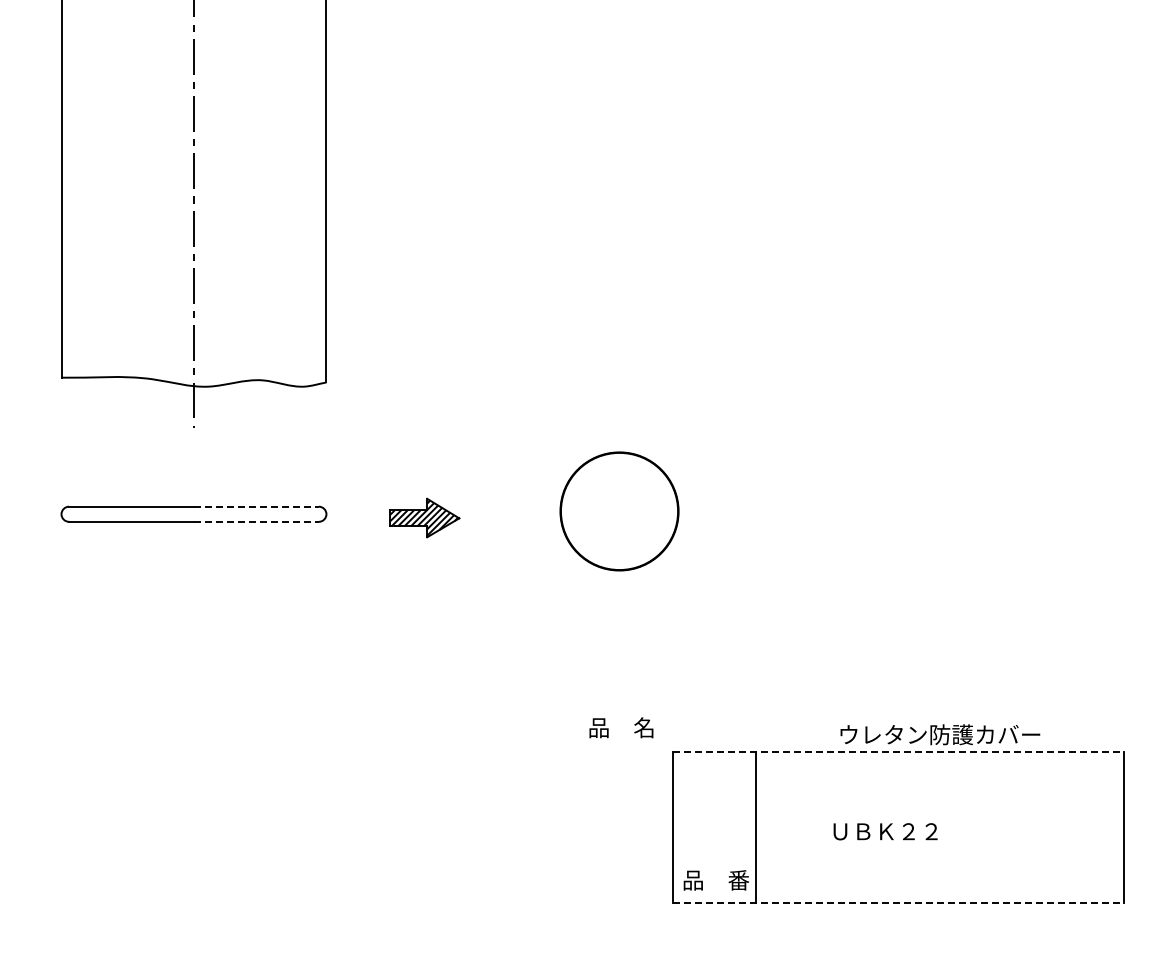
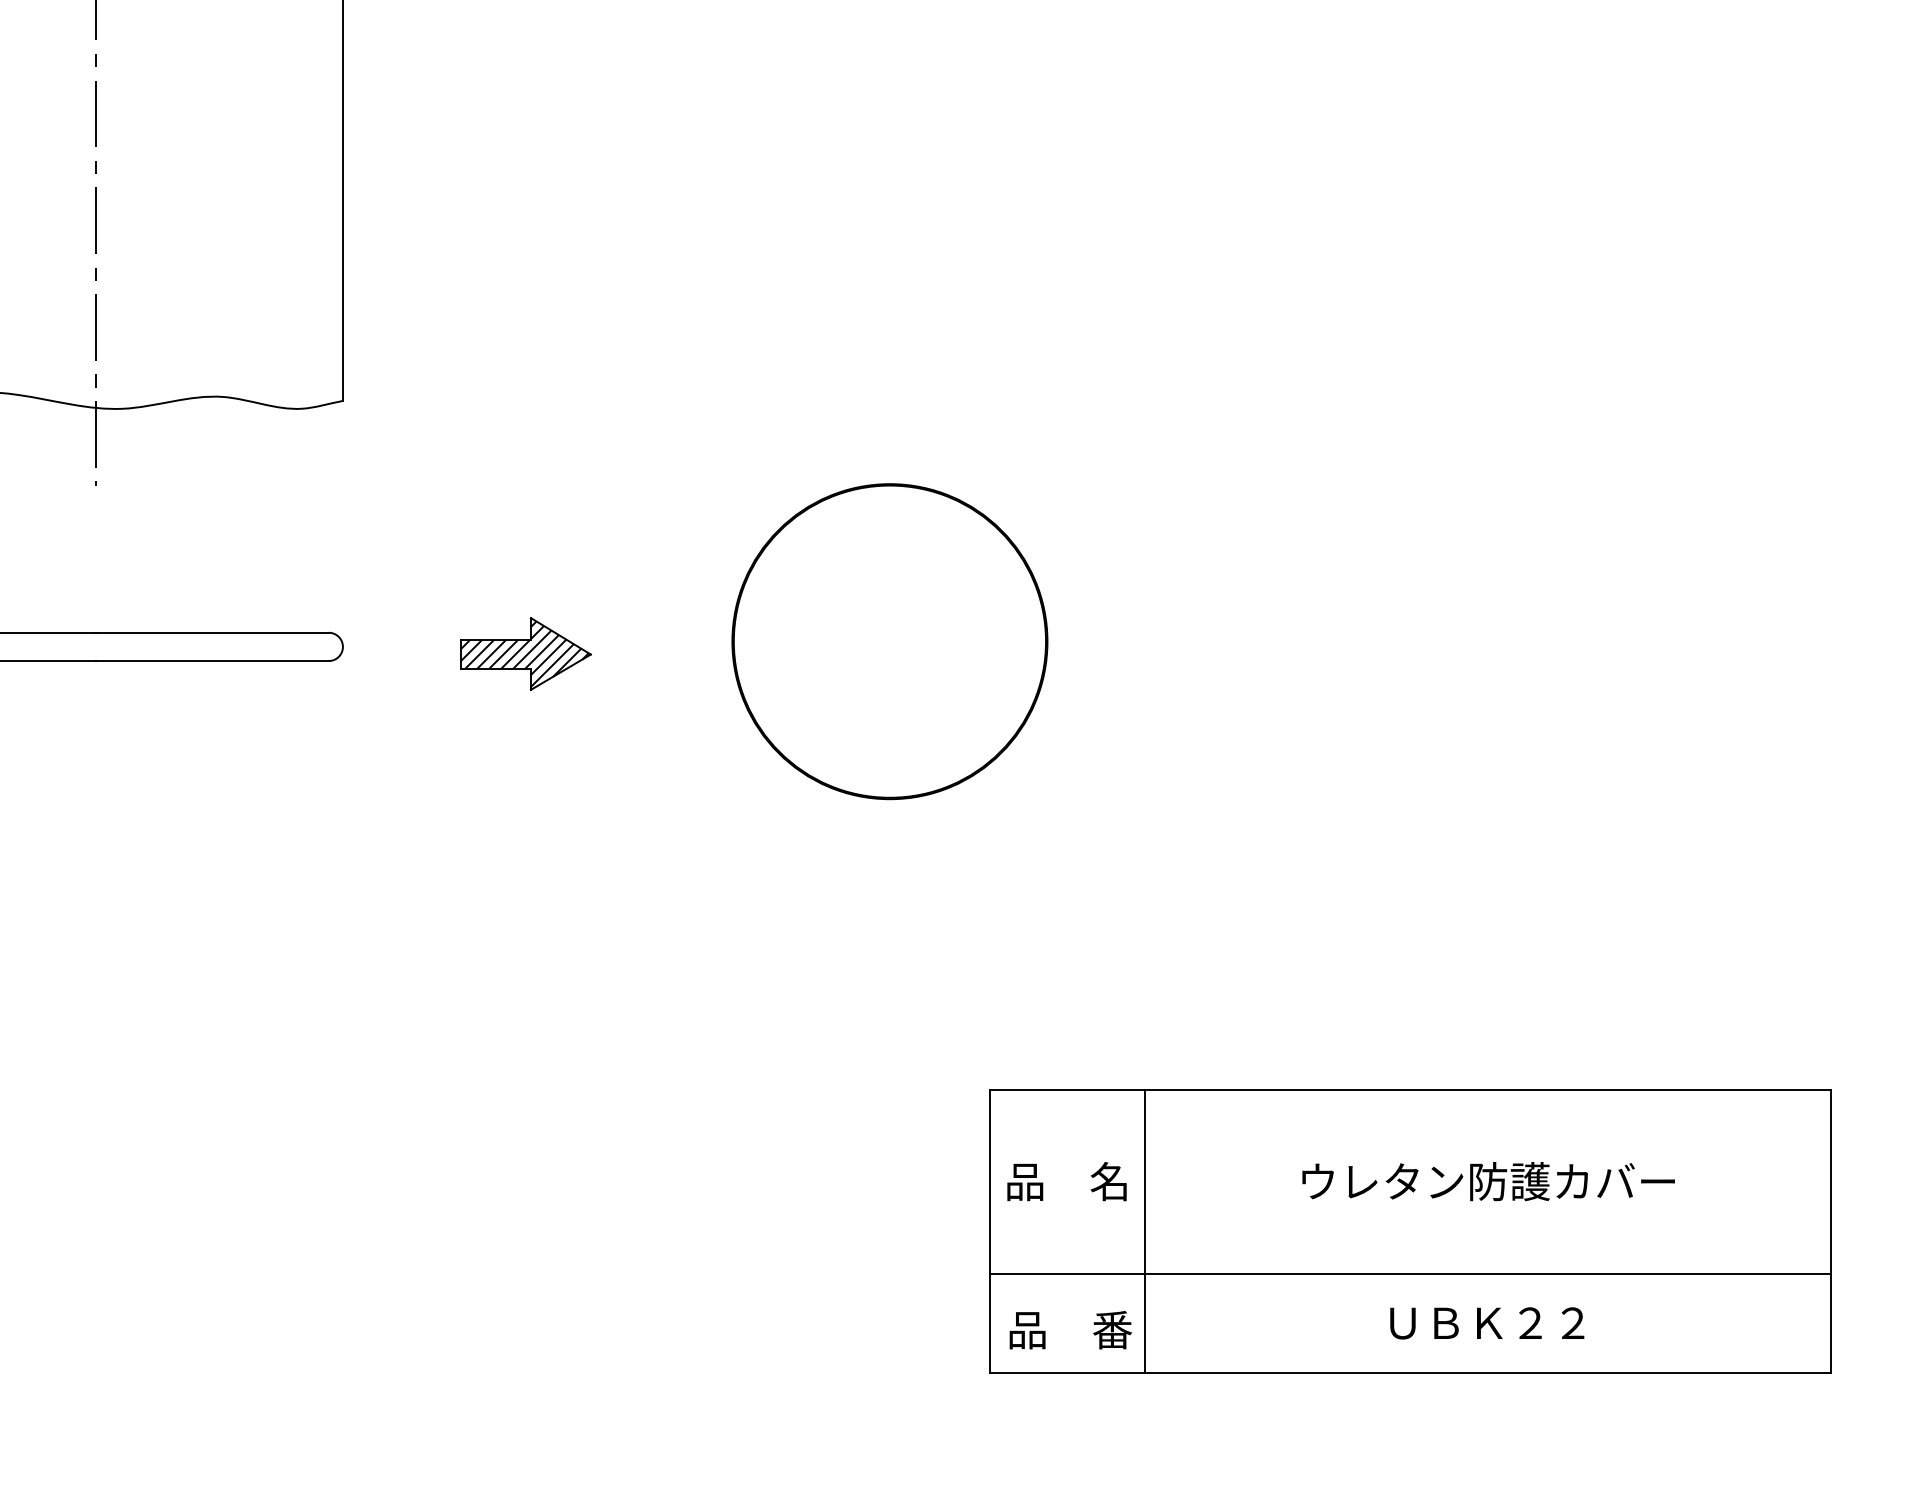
line: (256, 506) -> (212, 632), dashed -> solid
circle: (619, 511) -> (889, 641), size x1.43
line: (256, 521) -> (212, 660), dashed -> solid
text: (621, 727) -> (1067, 1181), moved
text: (940, 734) -> (1488, 1181), moved
line: (898, 751) -> (1410, 1089), dashed -> solid
text: (885, 831) -> (1487, 1322), moved
line: (898, 850) -> (1410, 1274), added
line: (898, 903) -> (1410, 1373), dashed -> solid

